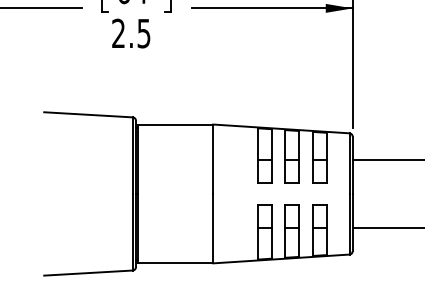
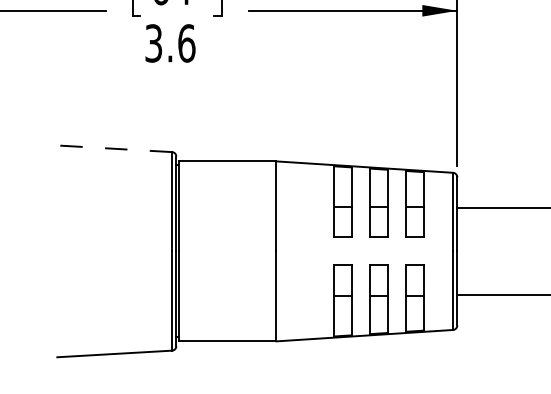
text: (131, 33) -> (170, 43), 2.5 -> 3.6
line: (88, 114) -> (114, 148), solid -> dashed

